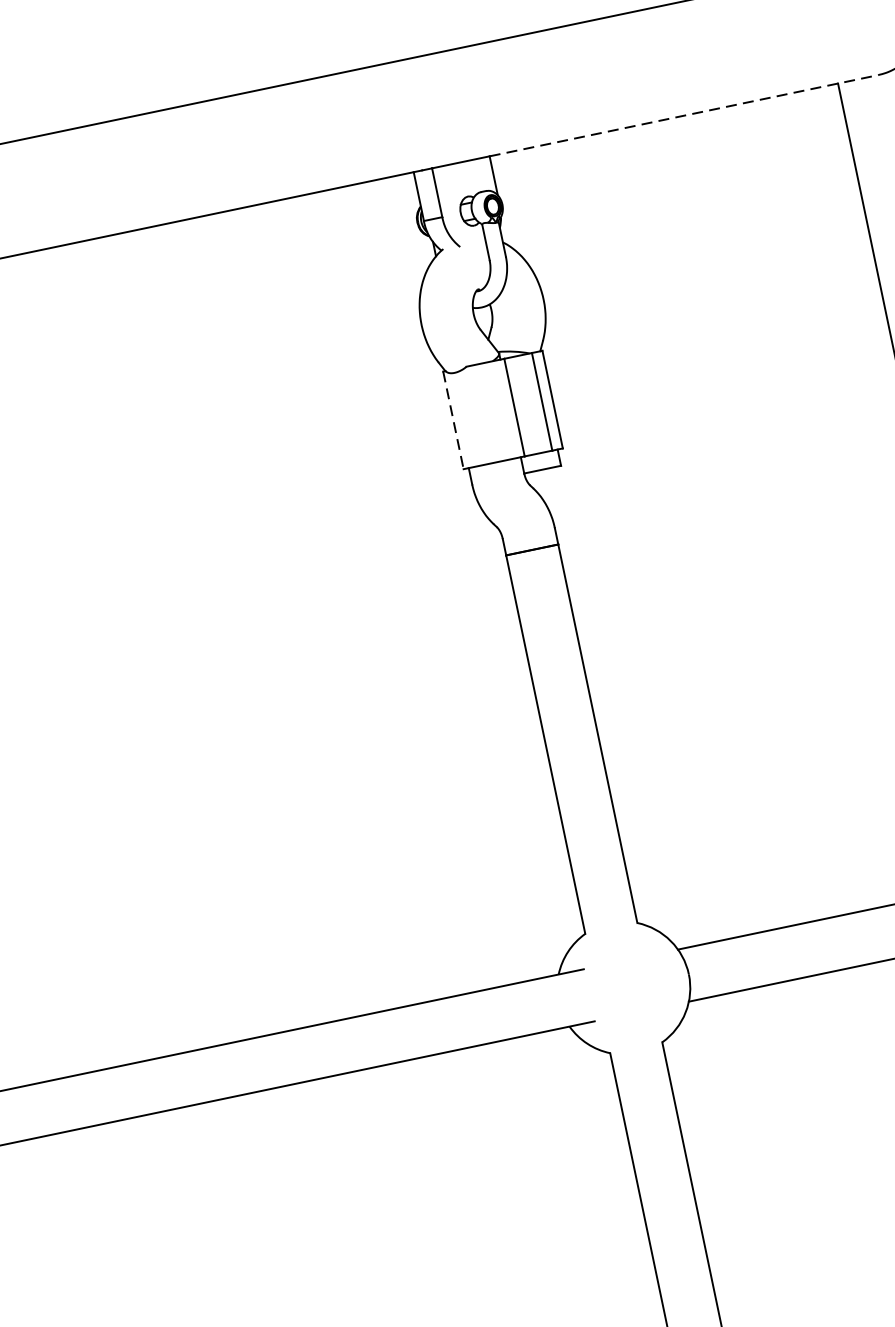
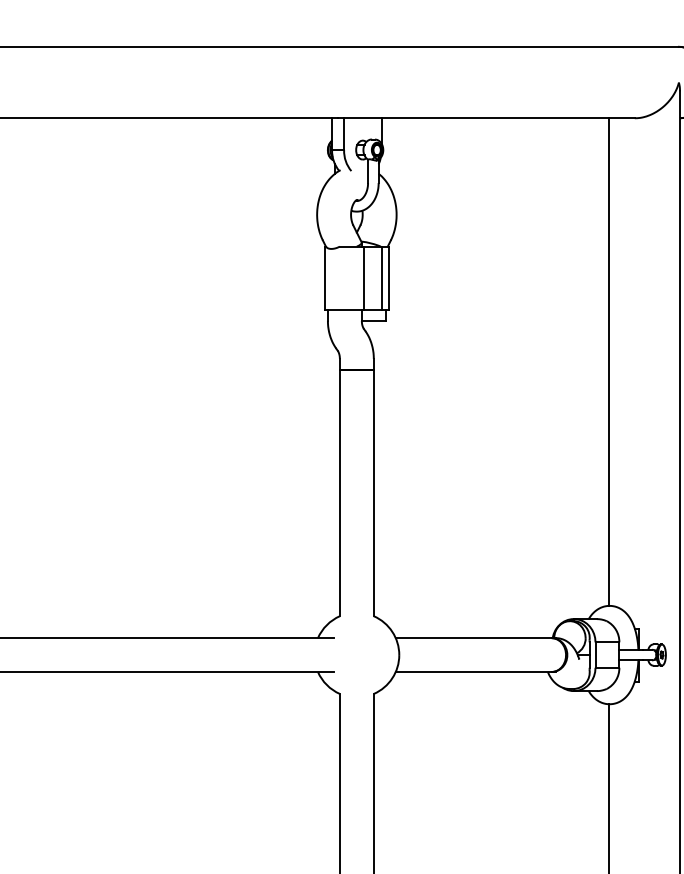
line: (684, 115) -> (508, 118), dashed -> solid
line: (453, 420) -> (324, 278), dashed -> solid

